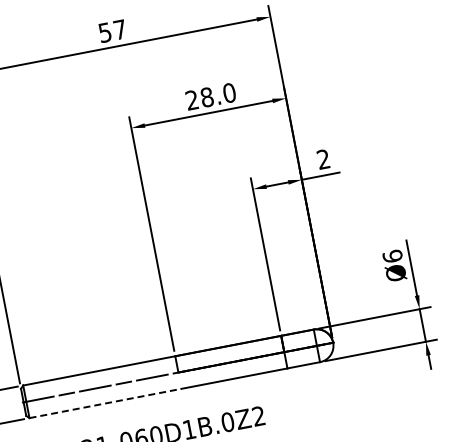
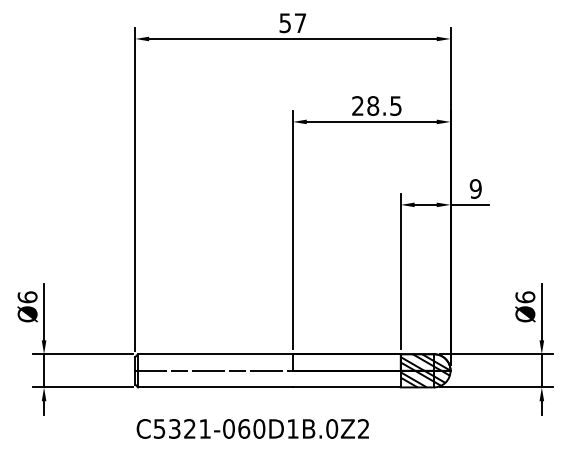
text: (228, 92) -> (395, 105), 28.0 -> 28.5
text: (323, 159) -> (475, 188), 2 -> 9
hatch: (308, 347) -> (425, 370), added
line: (106, 403) -> (216, 387), dashed -> solid

